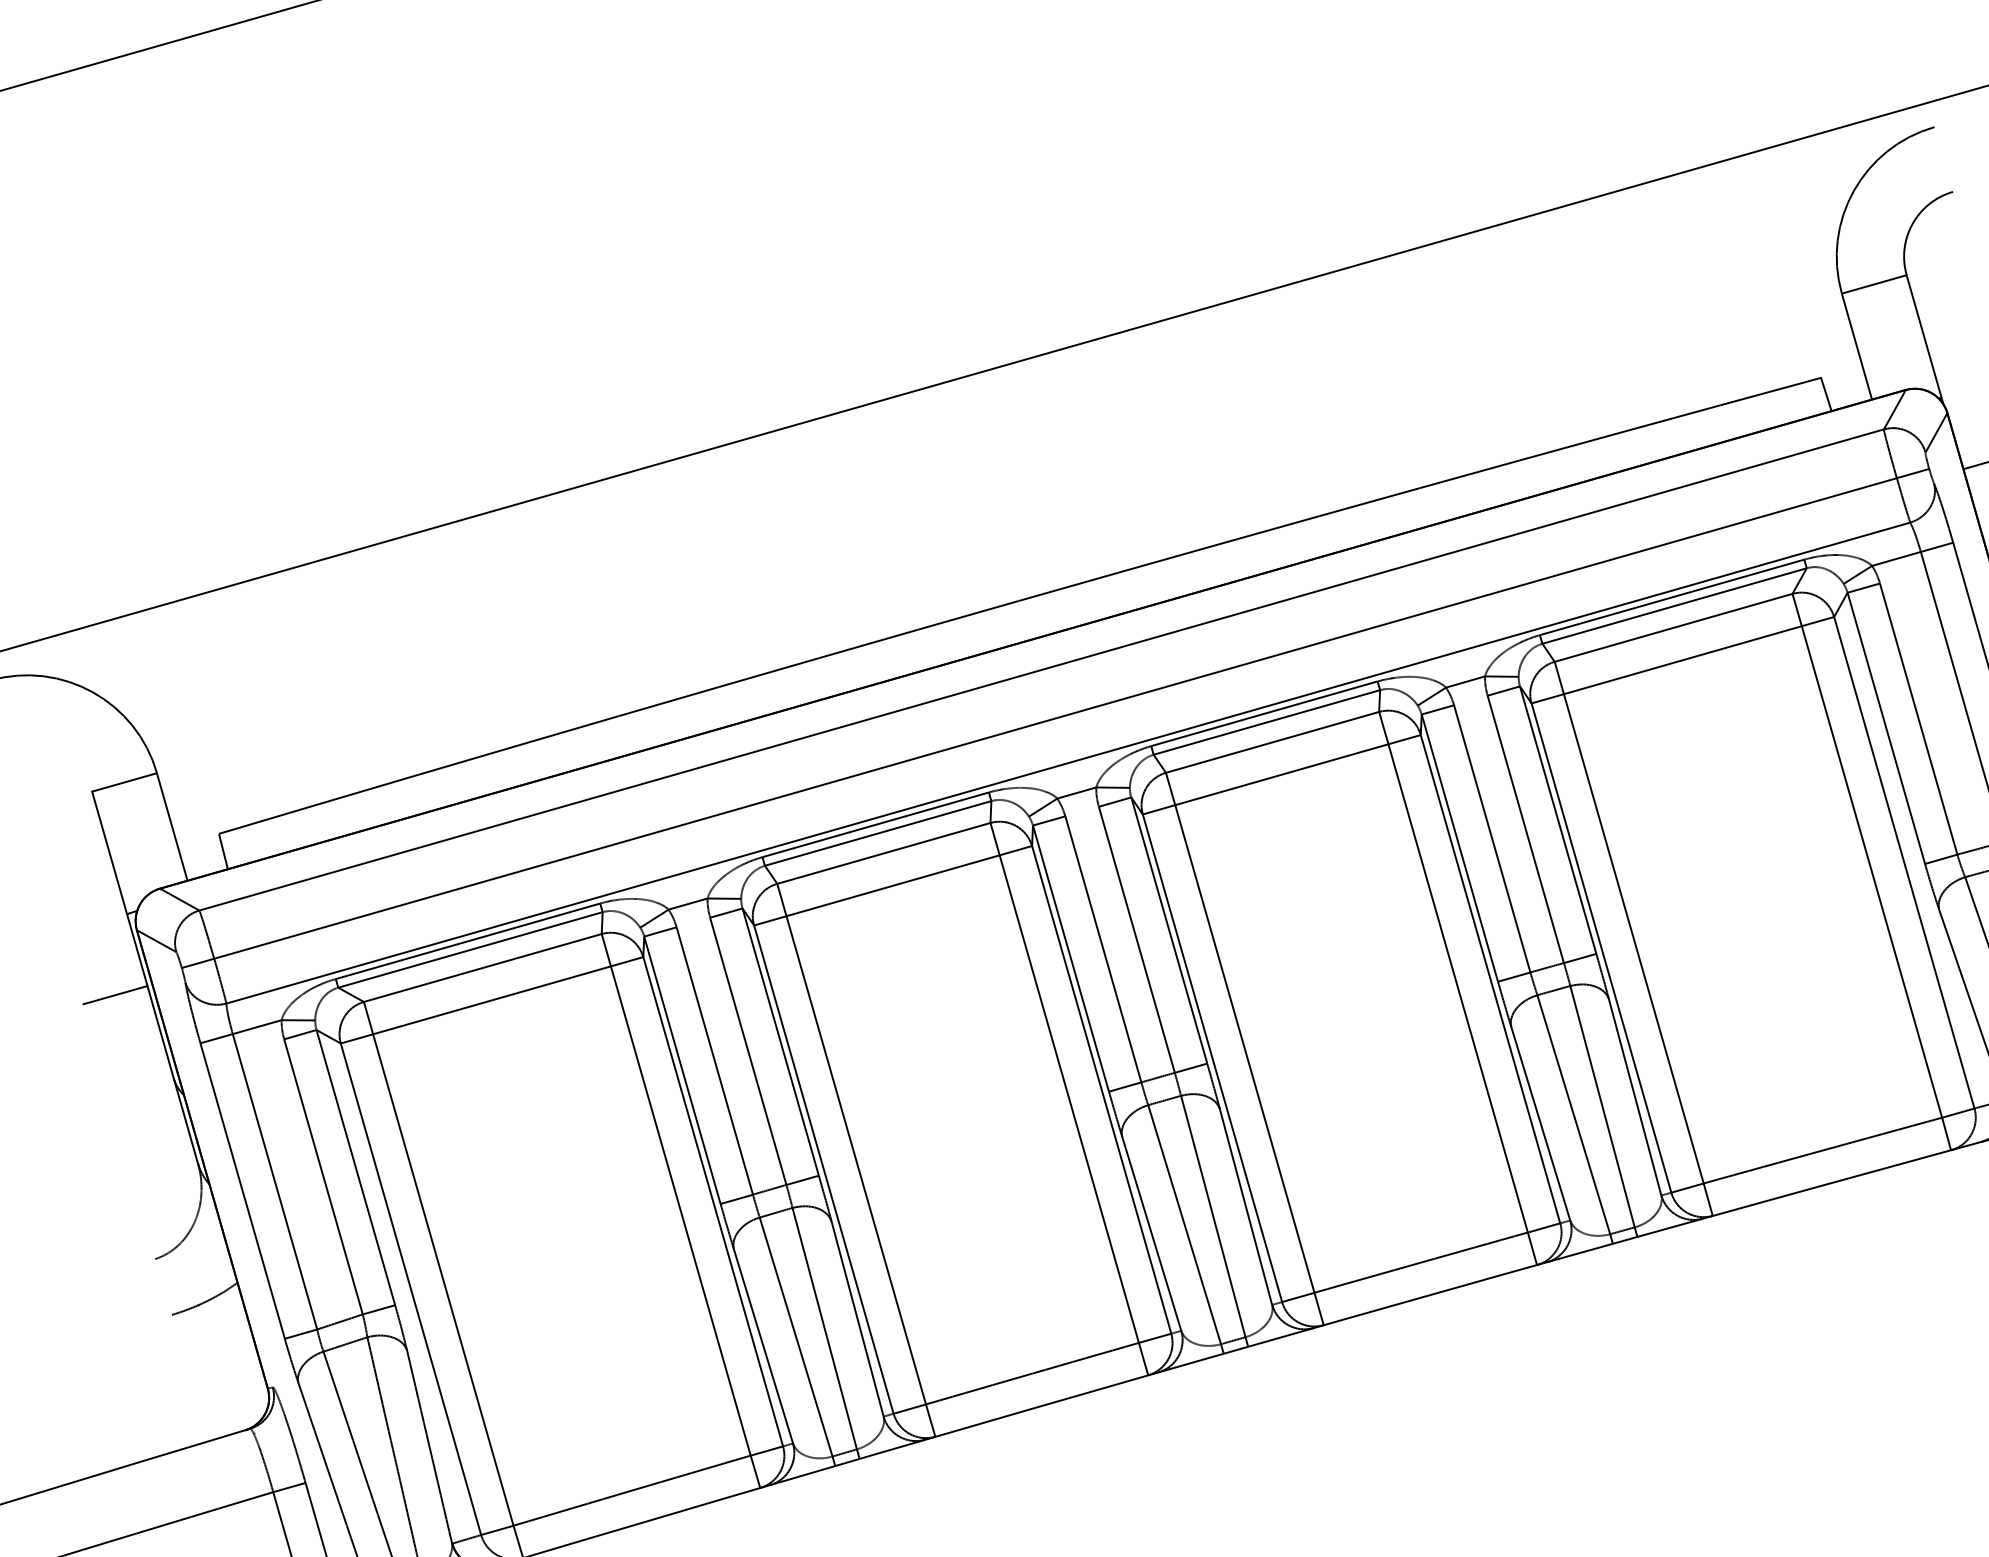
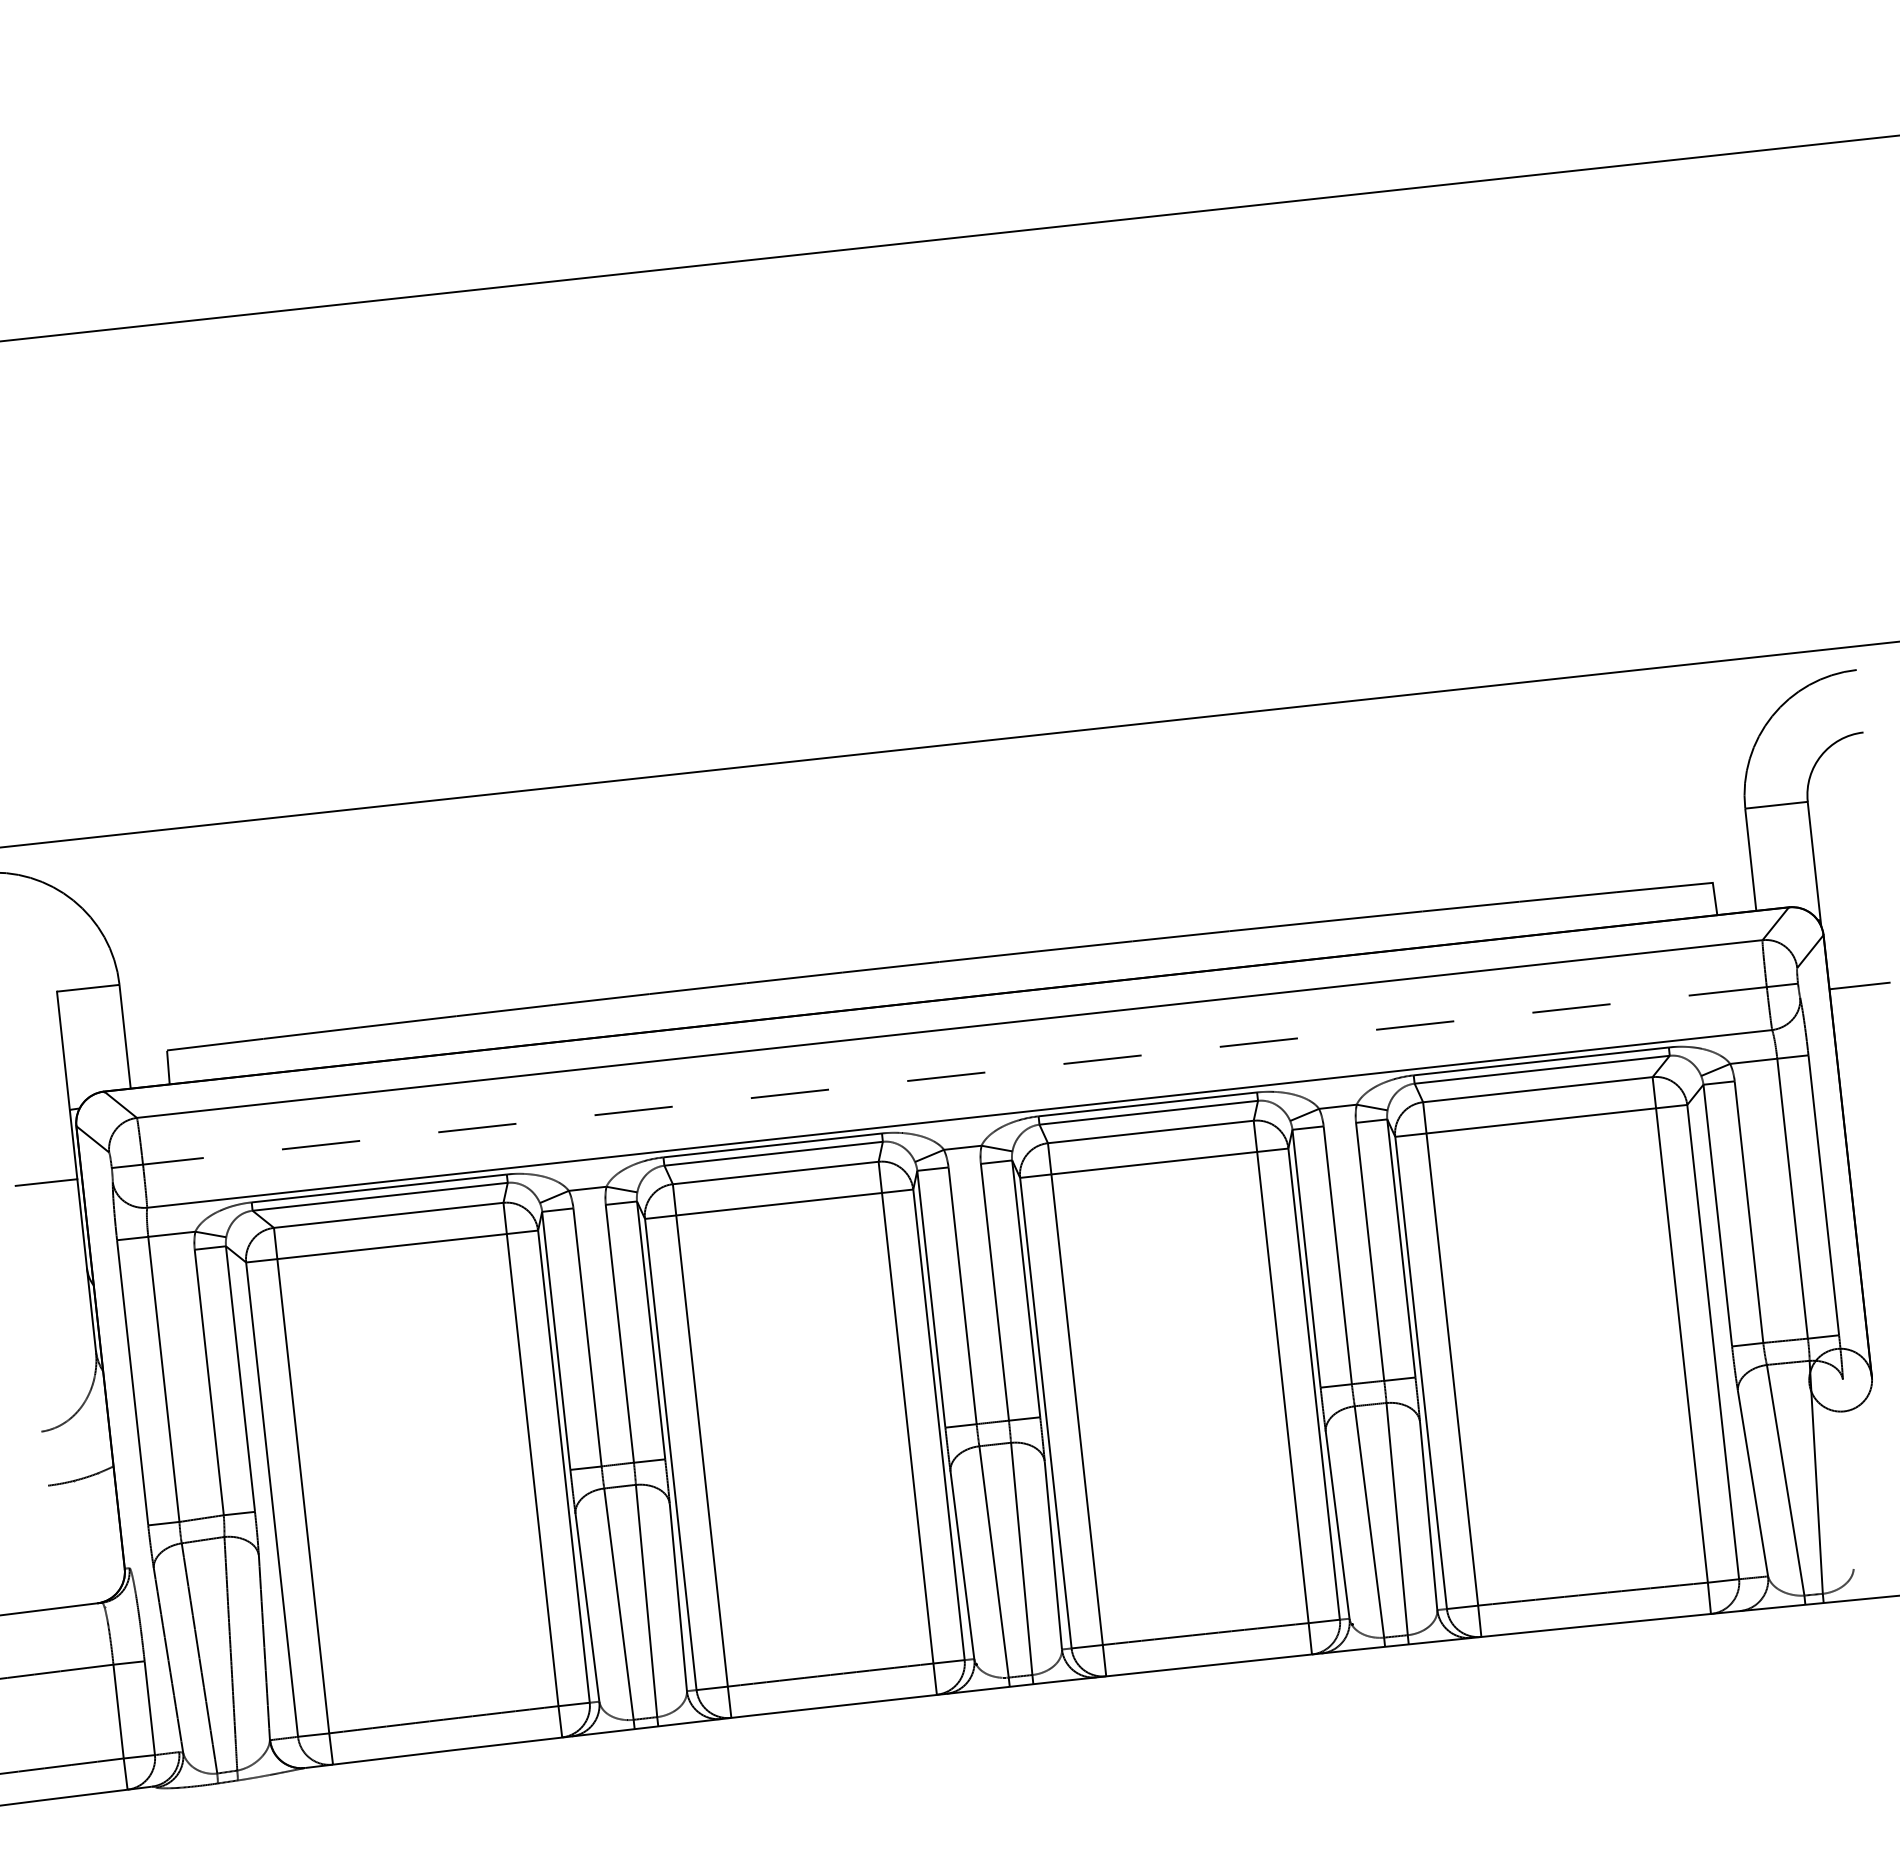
line: (1055, 718) -> (954, 1075), solid -> dashed

